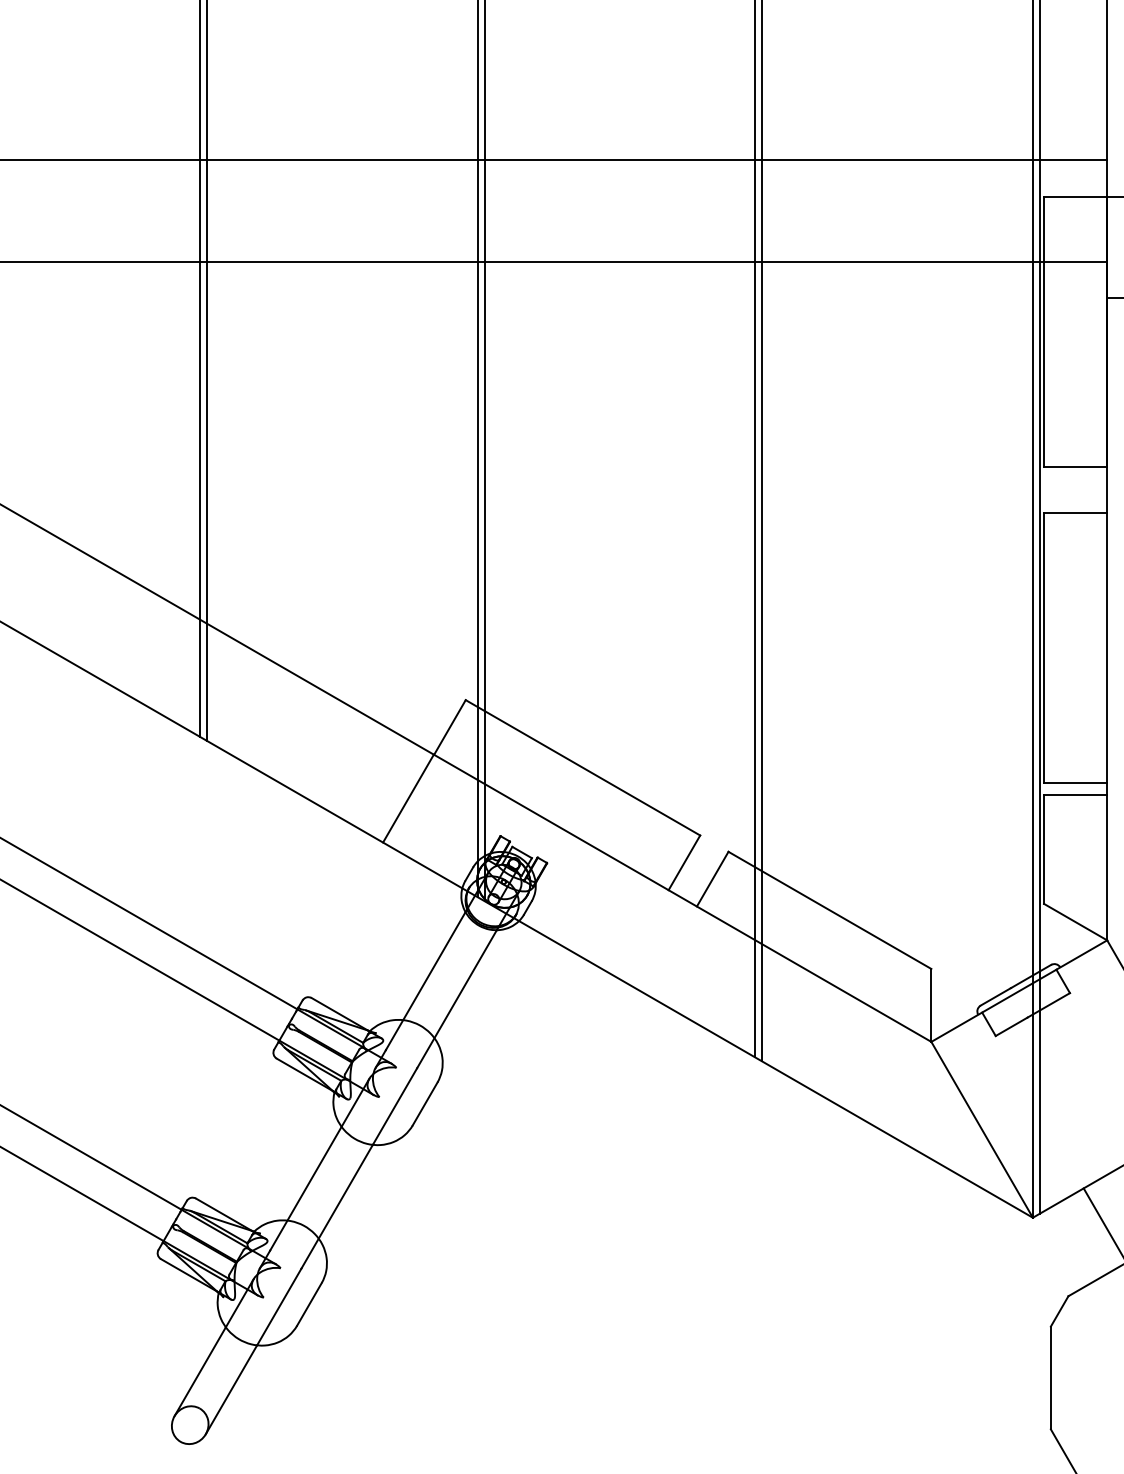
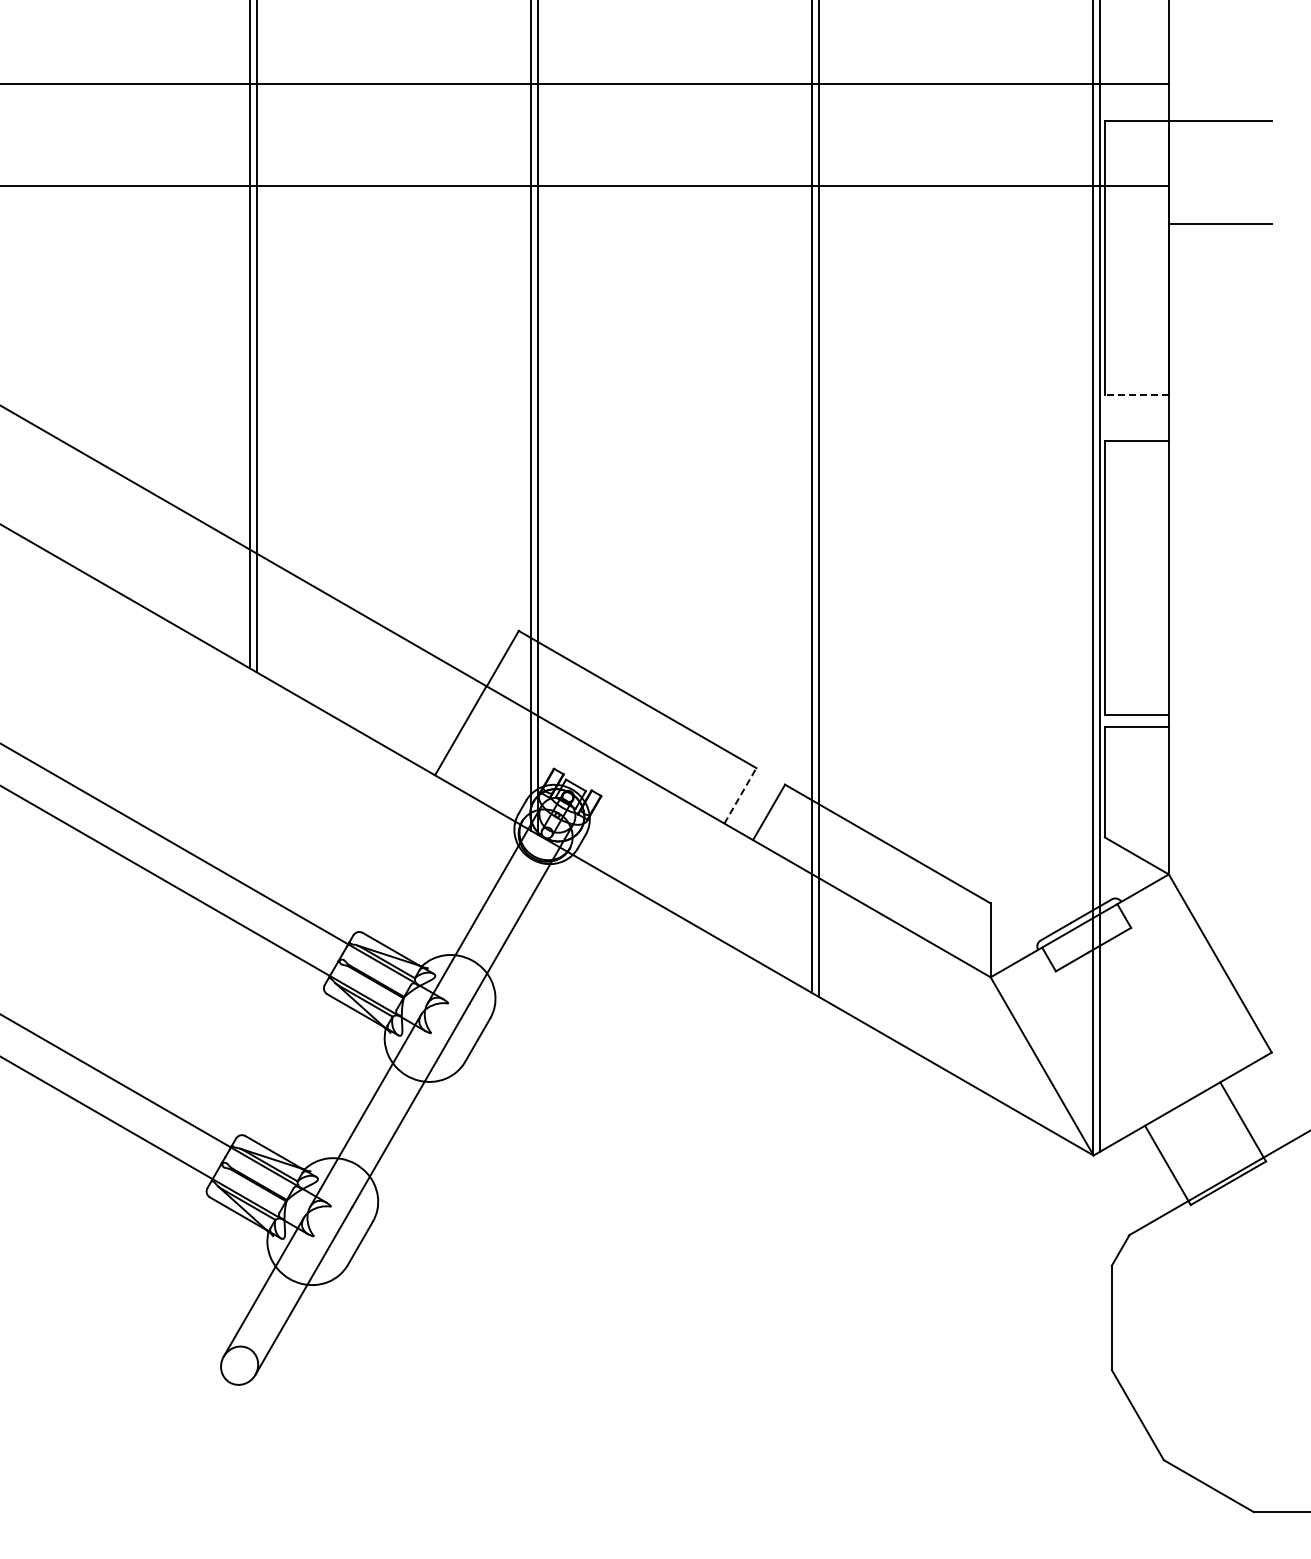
line: (1075, 467) -> (1136, 395), solid -> dashed
line: (684, 862) -> (740, 795), solid -> dashed

